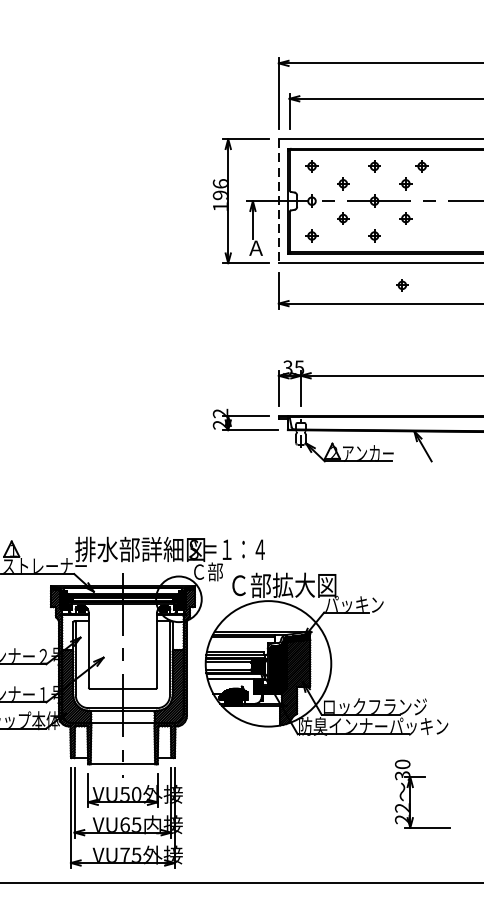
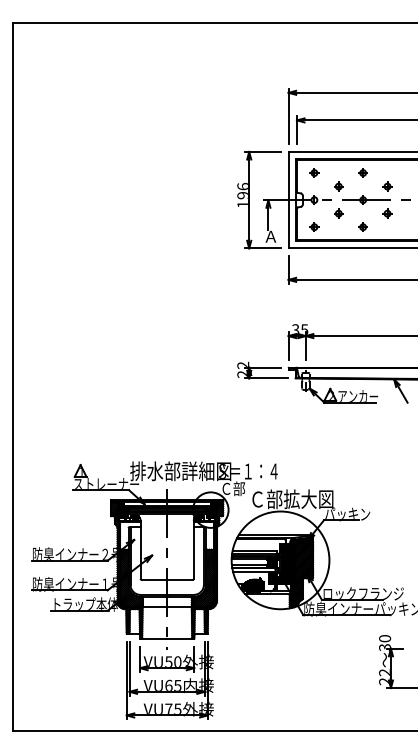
part: (421, 165) -> (399, 172), removed
line: (278, 201) -> (288, 200), dashed -> solid
part: (401, 285) -> (384, 265), removed

